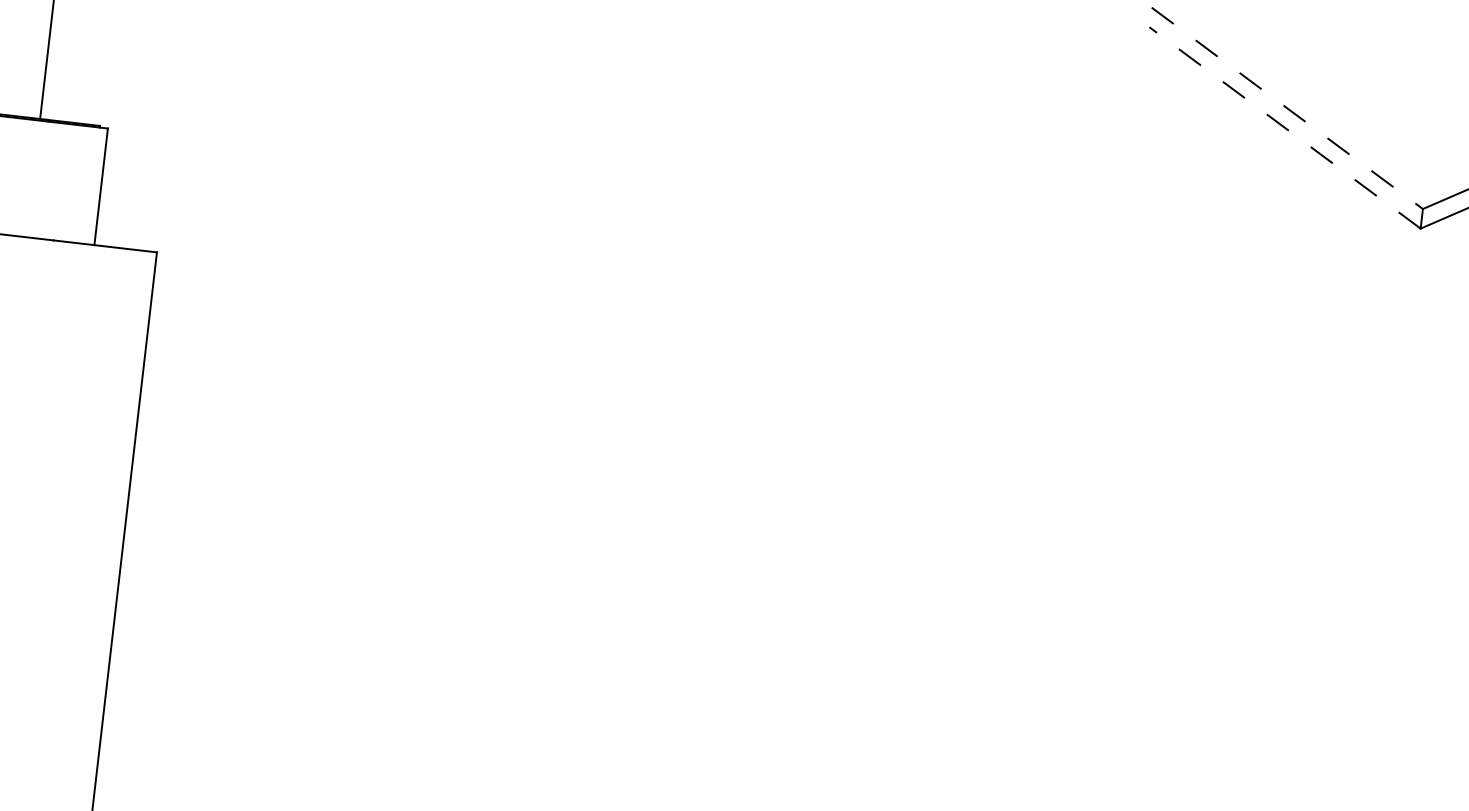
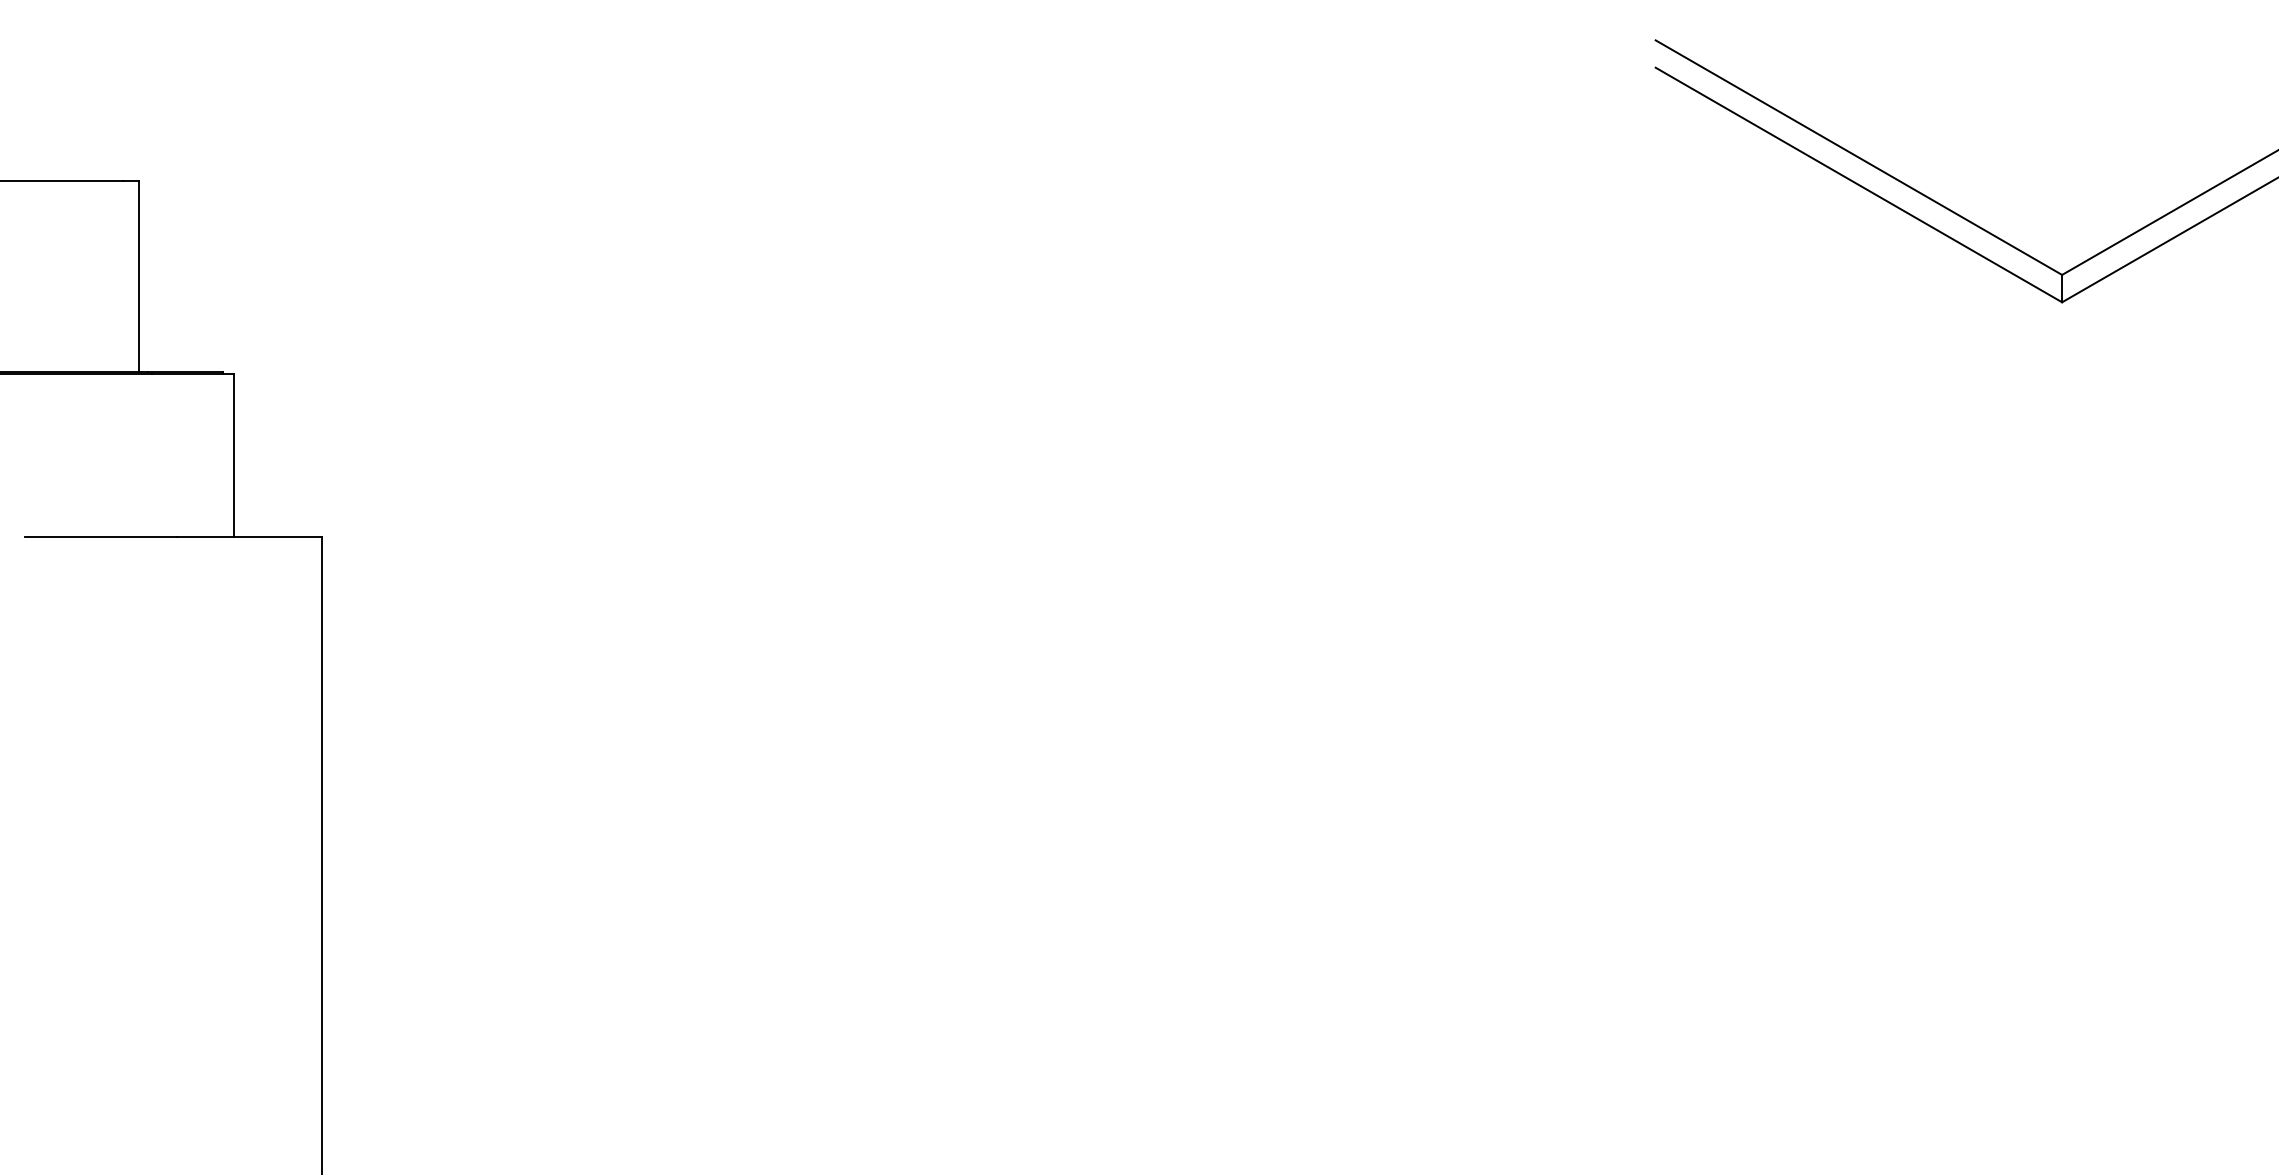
line: (1287, 108) -> (1858, 157), dashed -> solid
line: (1284, 128) -> (1858, 185), dashed -> solid

